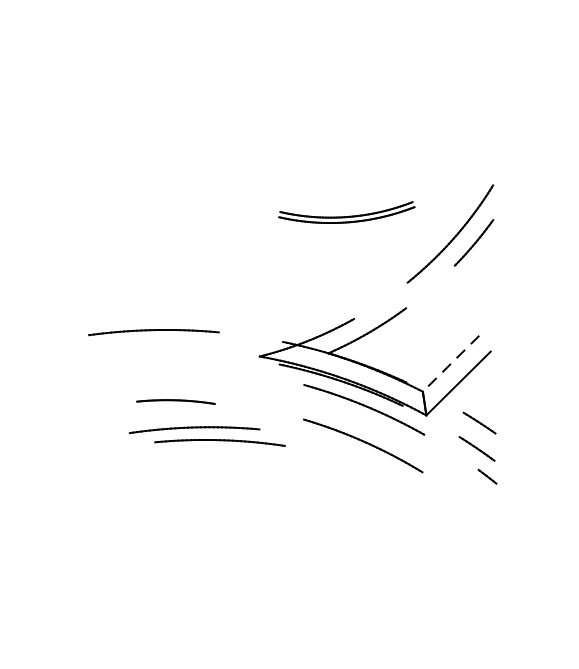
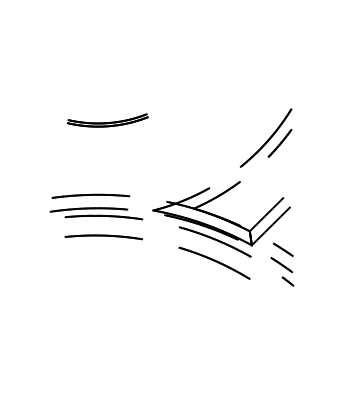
part: (346, 212) -> (107, 120), moved
line: (451, 364) -> (266, 215), dashed -> solid
part: (175, 402) -> (103, 237), size x1.67
part: (207, 436) -> (96, 213), moved

